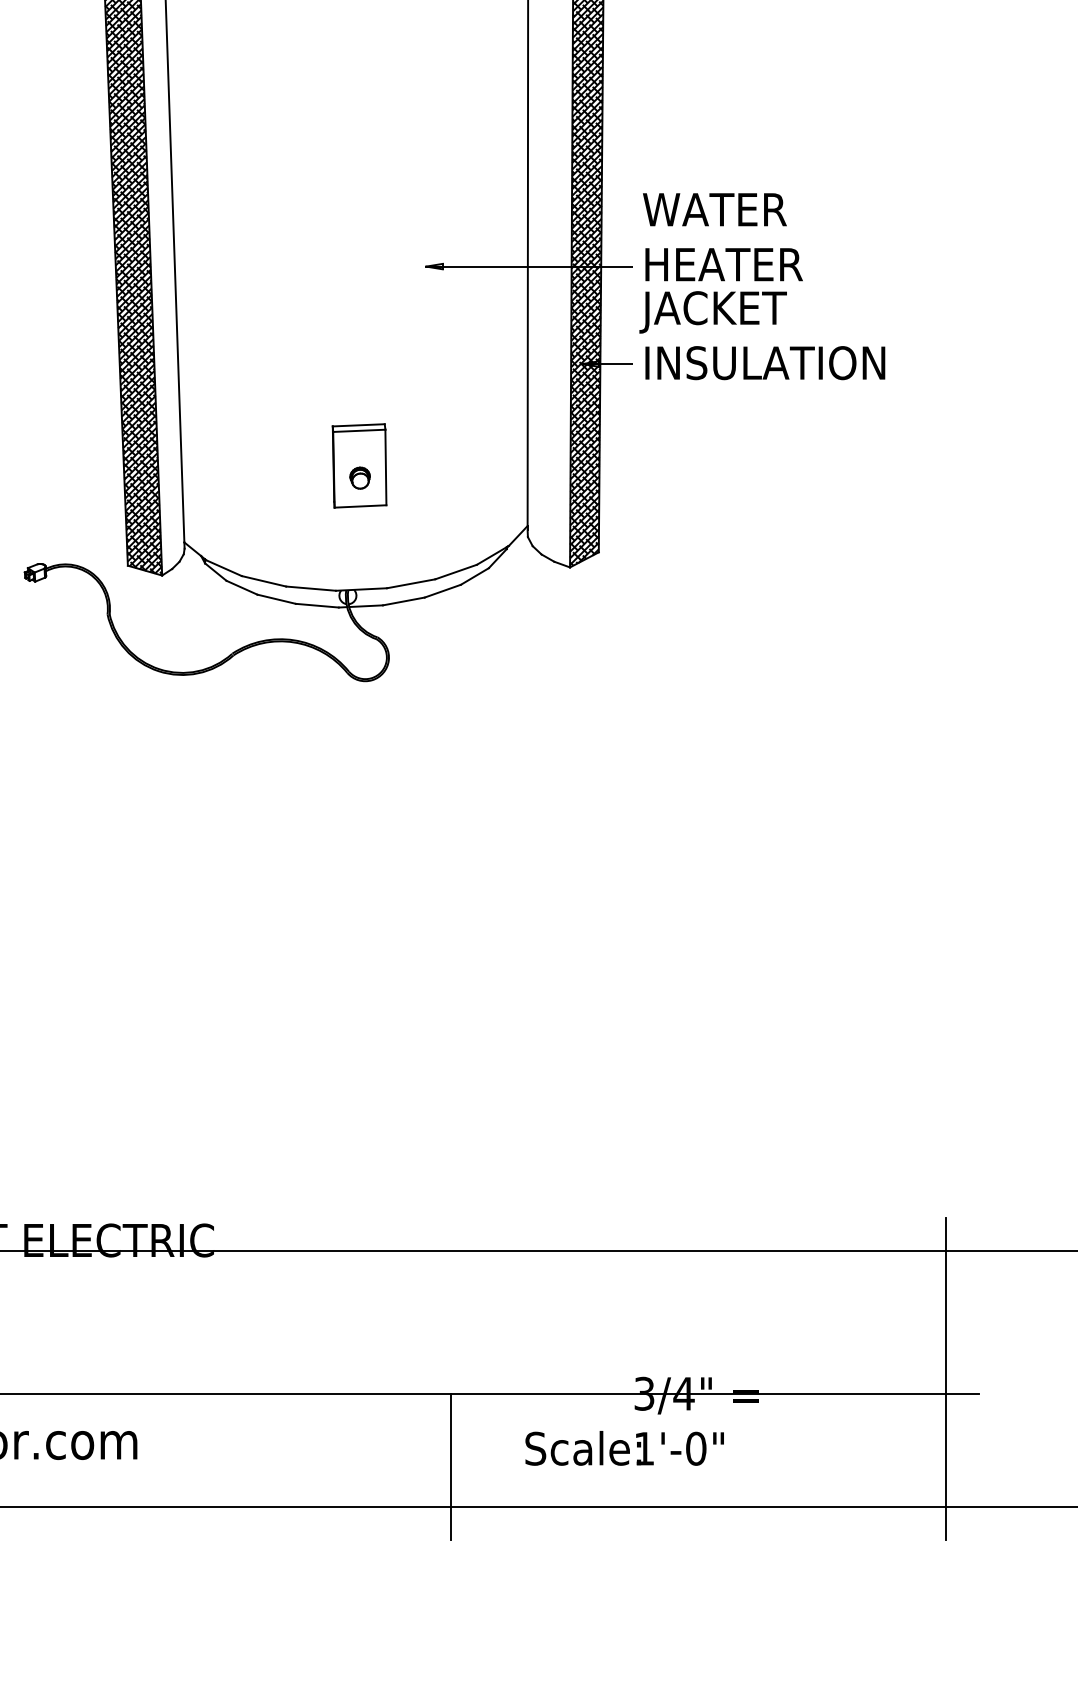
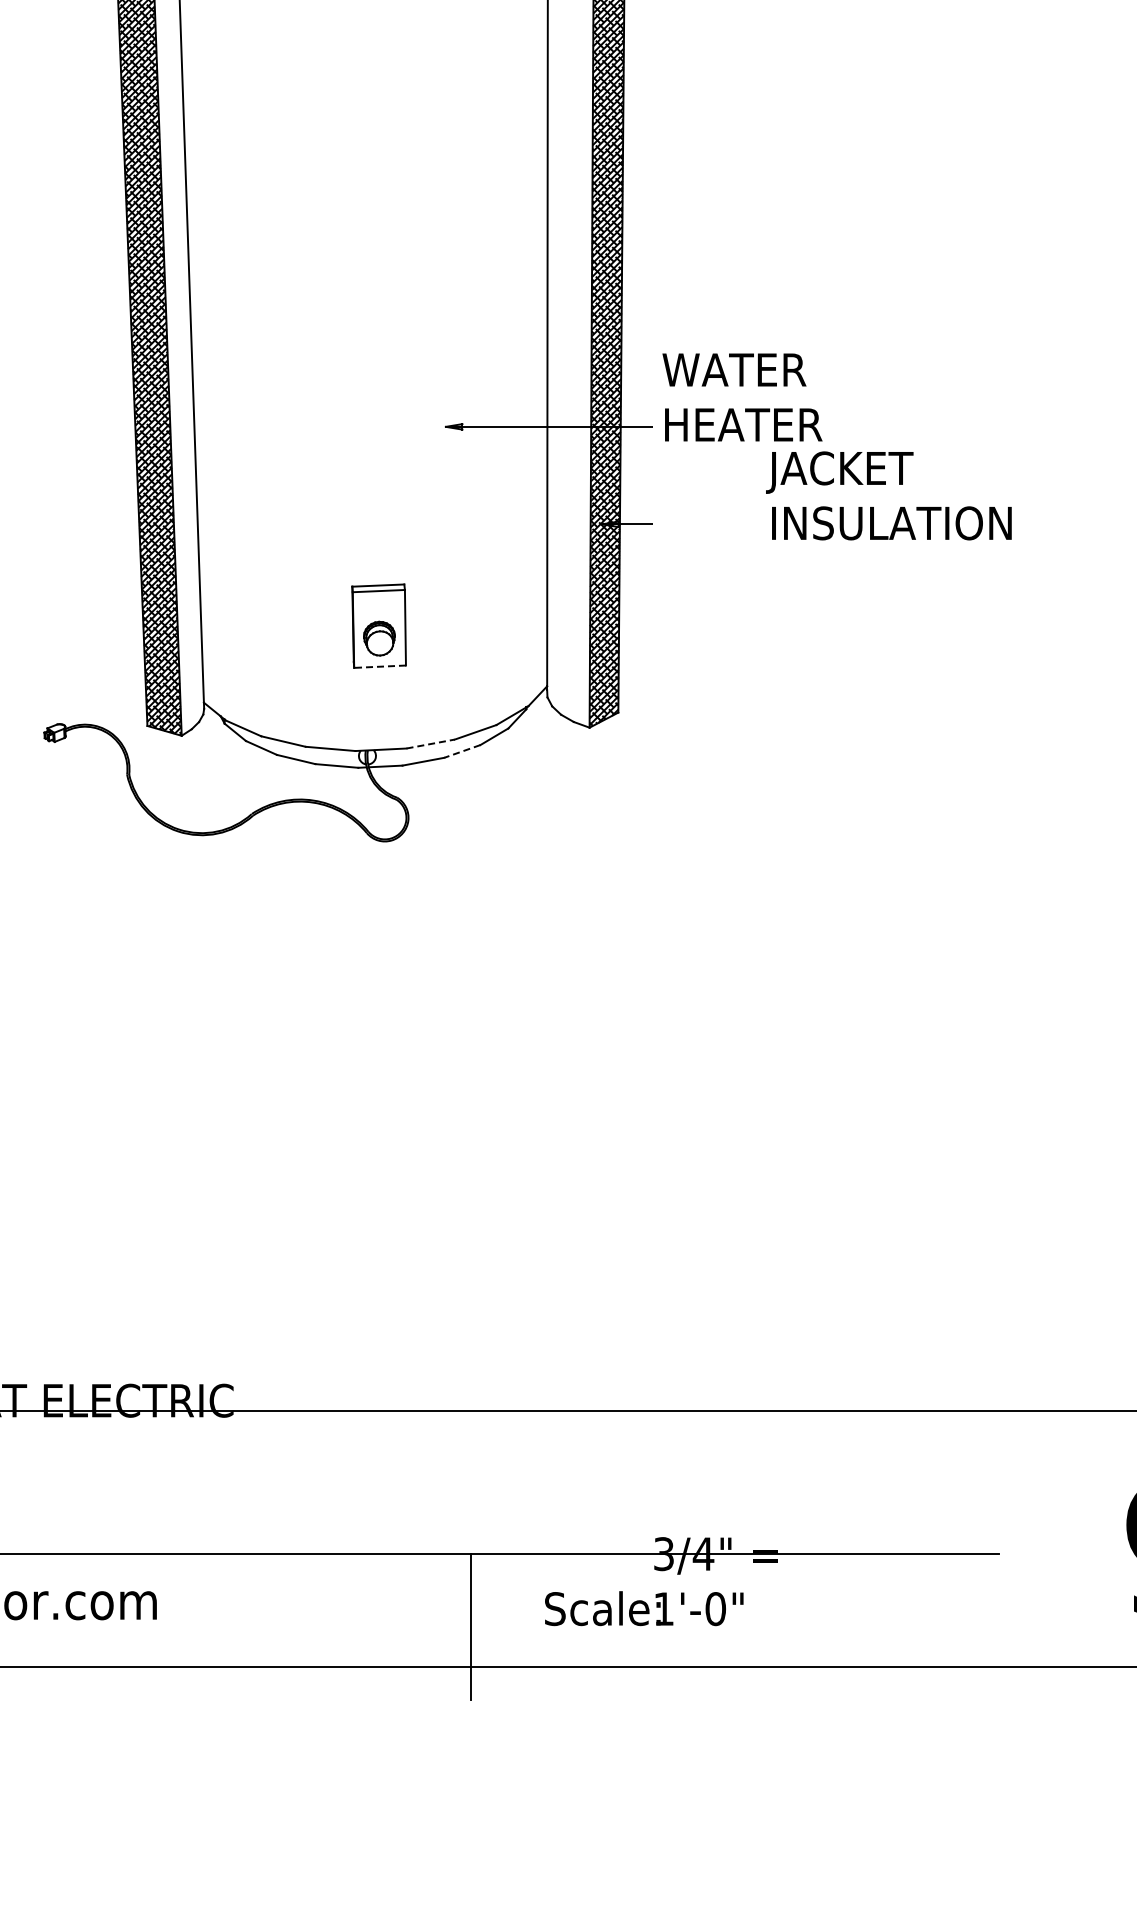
text: (761, 335) -> (888, 495), moved
part: (359, 477) -> (379, 637), size x1.6
line: (360, 506) -> (380, 666), solid -> dashed
line: (410, 584) -> (430, 744), solid -> dashed
line: (441, 591) -> (461, 751), solid -> dashed
line: (945, 1378) -> (965, 1538), removed

